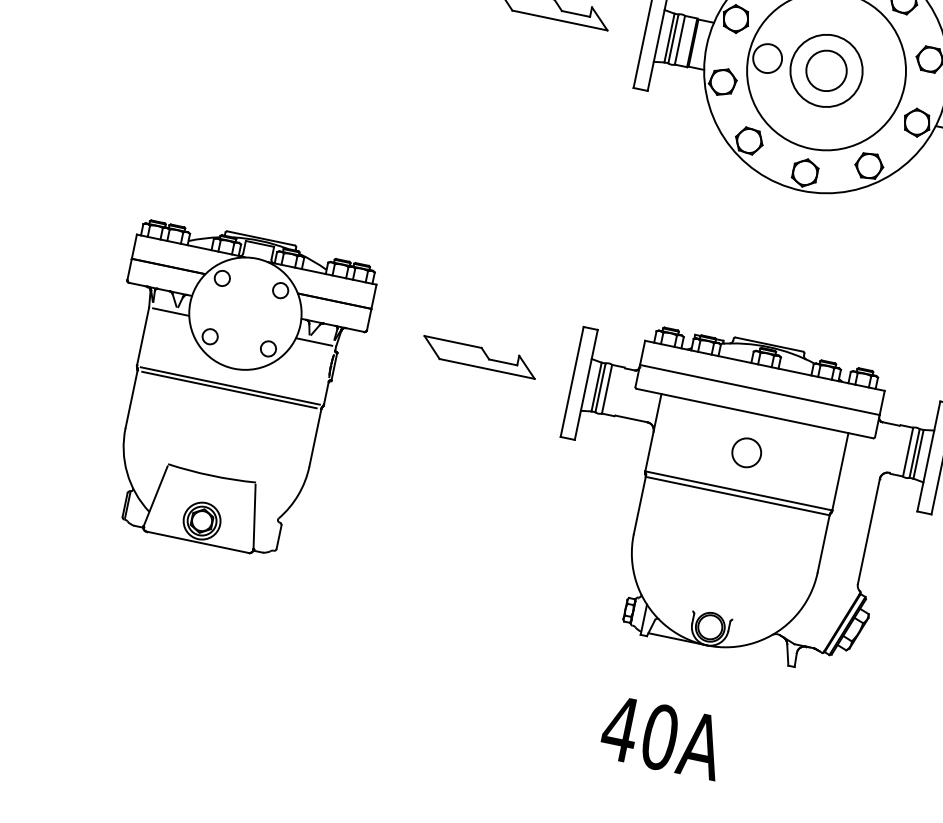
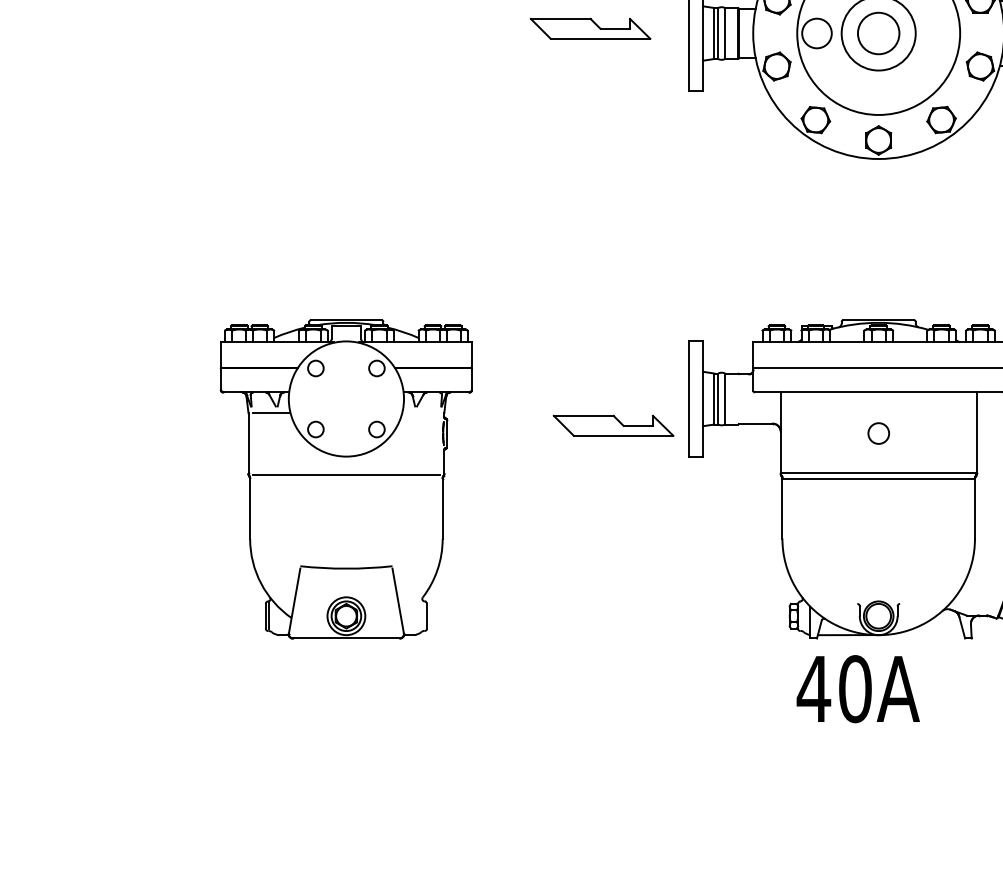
line: (314, 342) -> (421, 413), removed
part: (479, 357) -> (613, 425), moved
line: (229, 390) -> (346, 479), removed
circle: (746, 452) -> (878, 433), size x0.7
text: (662, 738) -> (857, 689), moved

